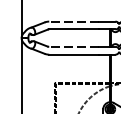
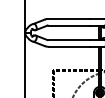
line: (74, 21) -> (69, 18), dashed -> solid
line: (74, 47) -> (69, 40), dashed -> solid

